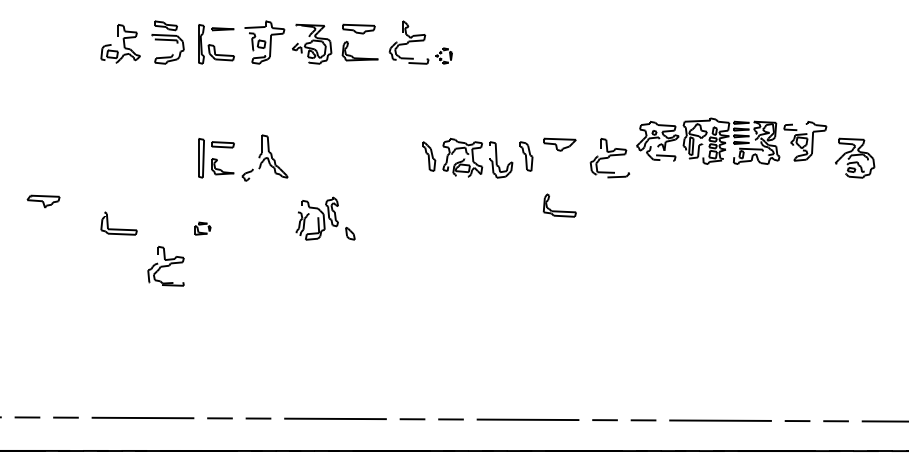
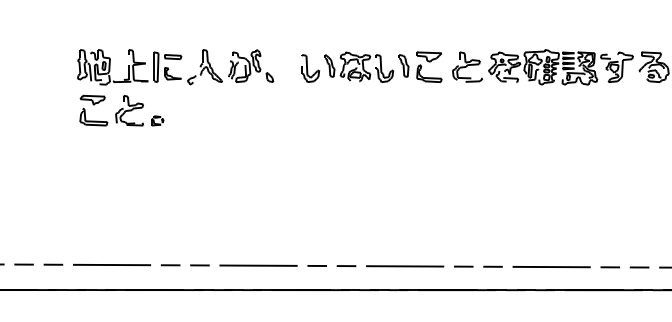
part: (731, 140) -> (560, 66), moved
part: (143, 157) -> (112, 66), added
part: (404, 159) -> (311, 68), added
part: (43, 201) -> (92, 100), moved
part: (559, 205) -> (429, 73), moved
part: (325, 218) -> (250, 65), moved
part: (165, 266) -> (129, 110), moved

